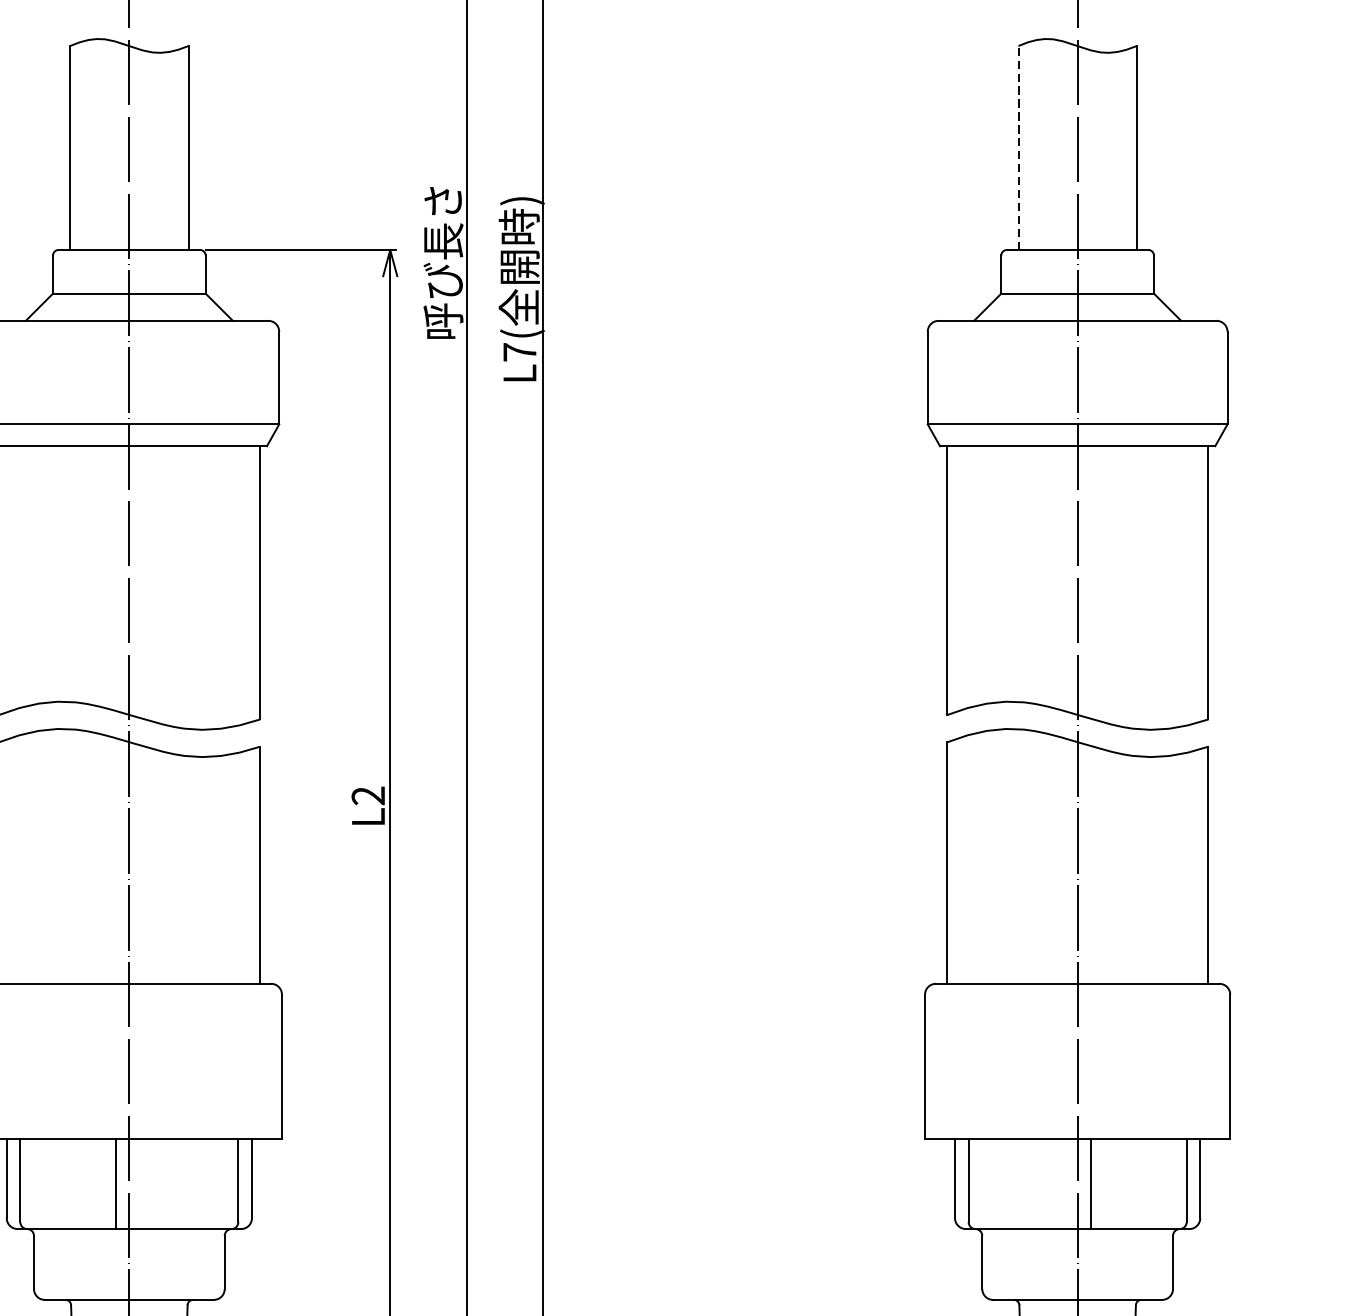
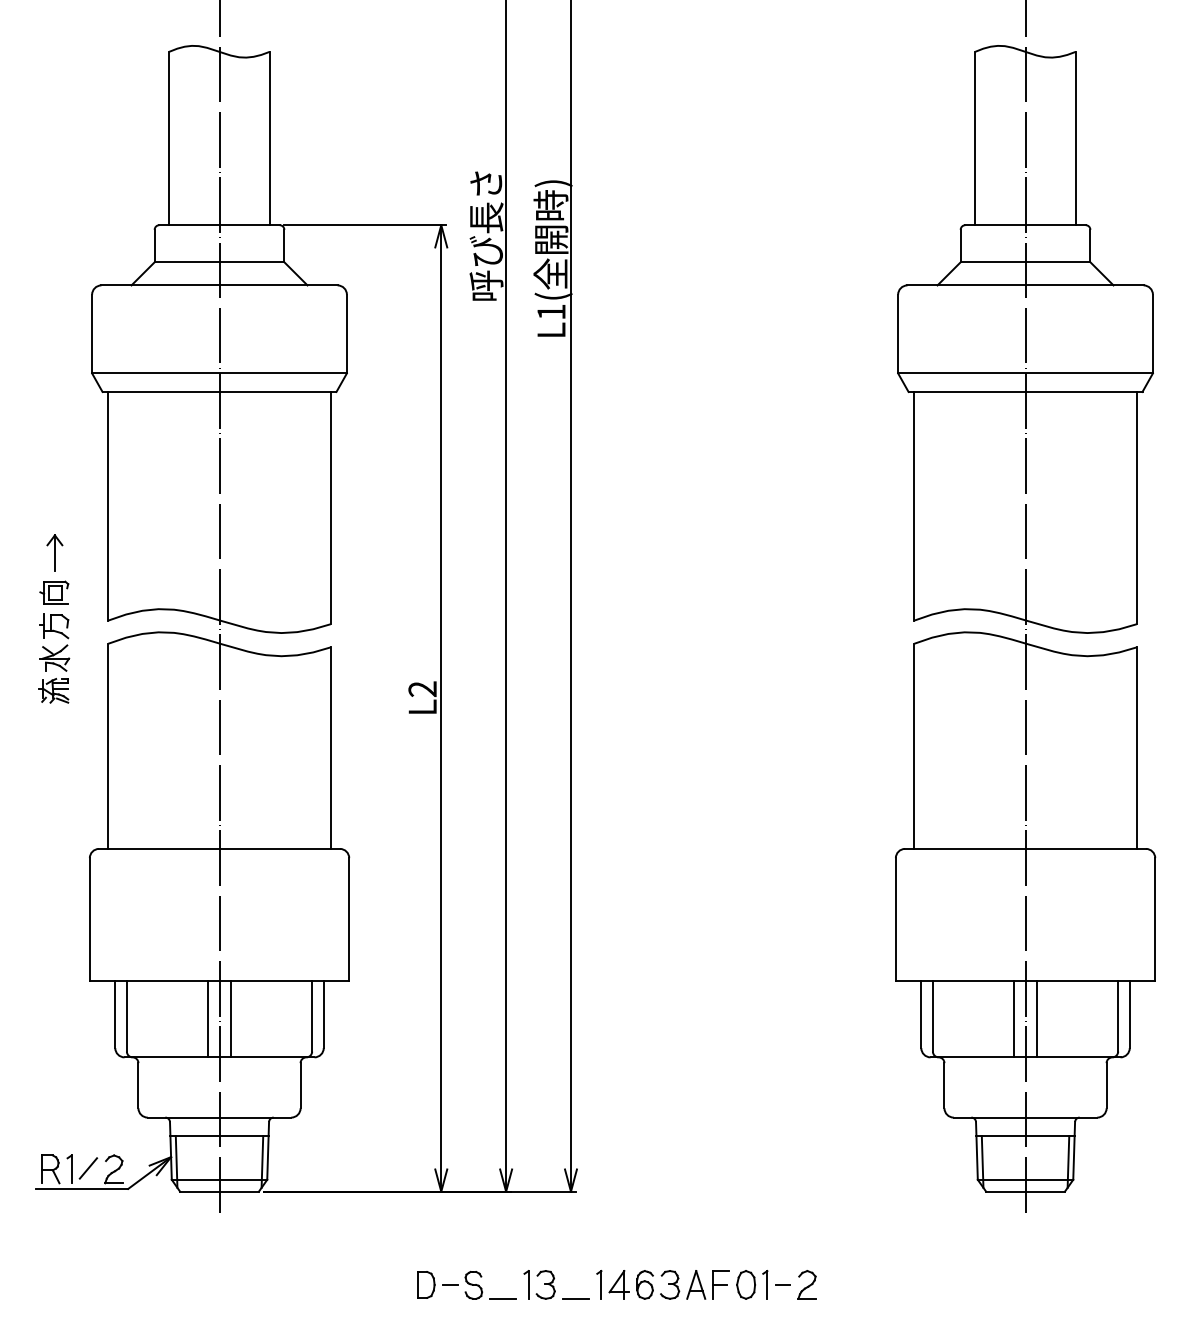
line: (1018, 147) -> (975, 138), dashed -> solid
text: (519, 351) -> (551, 311), L7( -> L1(
line: (143, 1183) -> (231, 1018), added
line: (1063, 1183) -> (1013, 1018), added

